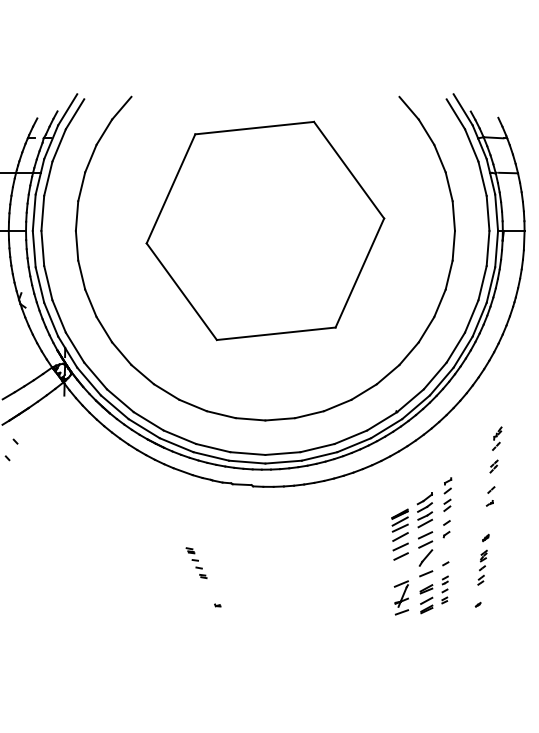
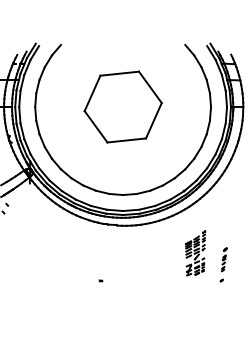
part: (266, 229) -> (123, 106), size x0.7
part: (492, 466) -> (228, 216), removed
part: (421, 544) -> (195, 252), size x0.7
part: (195, 563) -> (90, 261), removed

